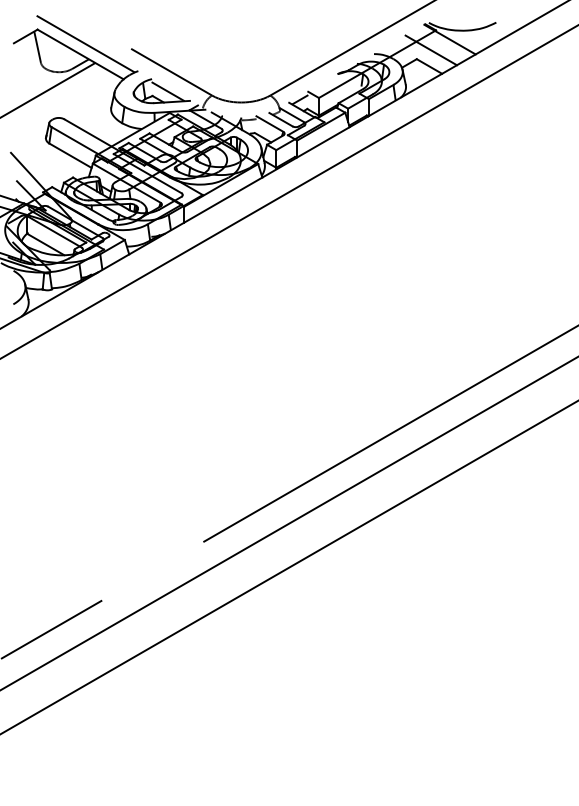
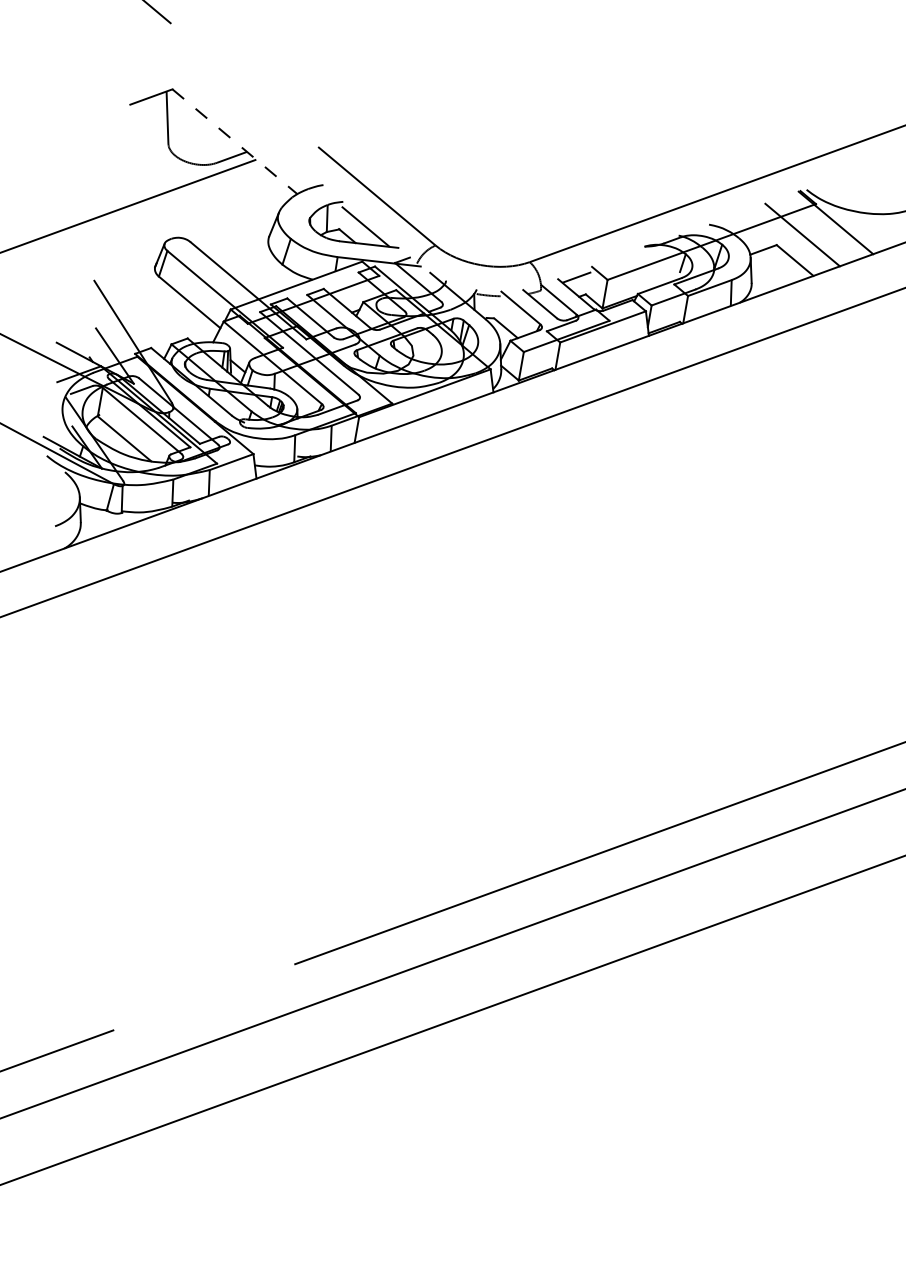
line: (85, 43) -> (245, 125), removed
line: (80, 54) -> (234, 141), solid -> dashed

